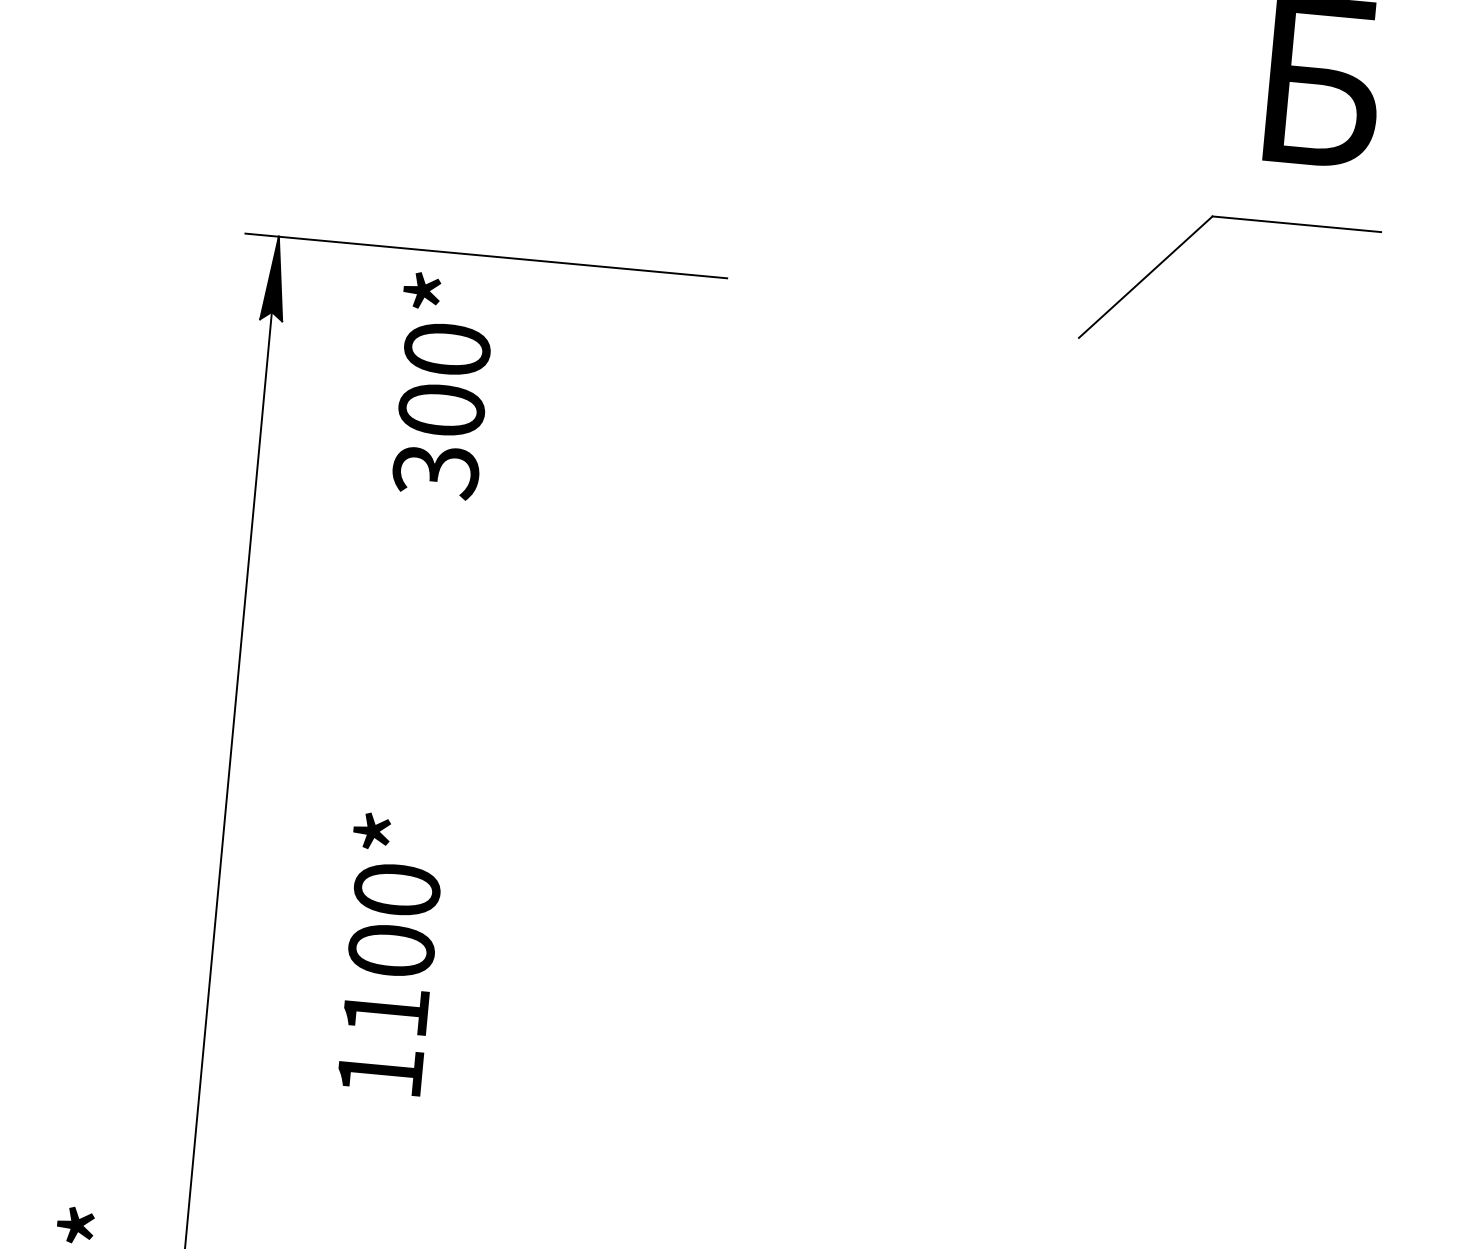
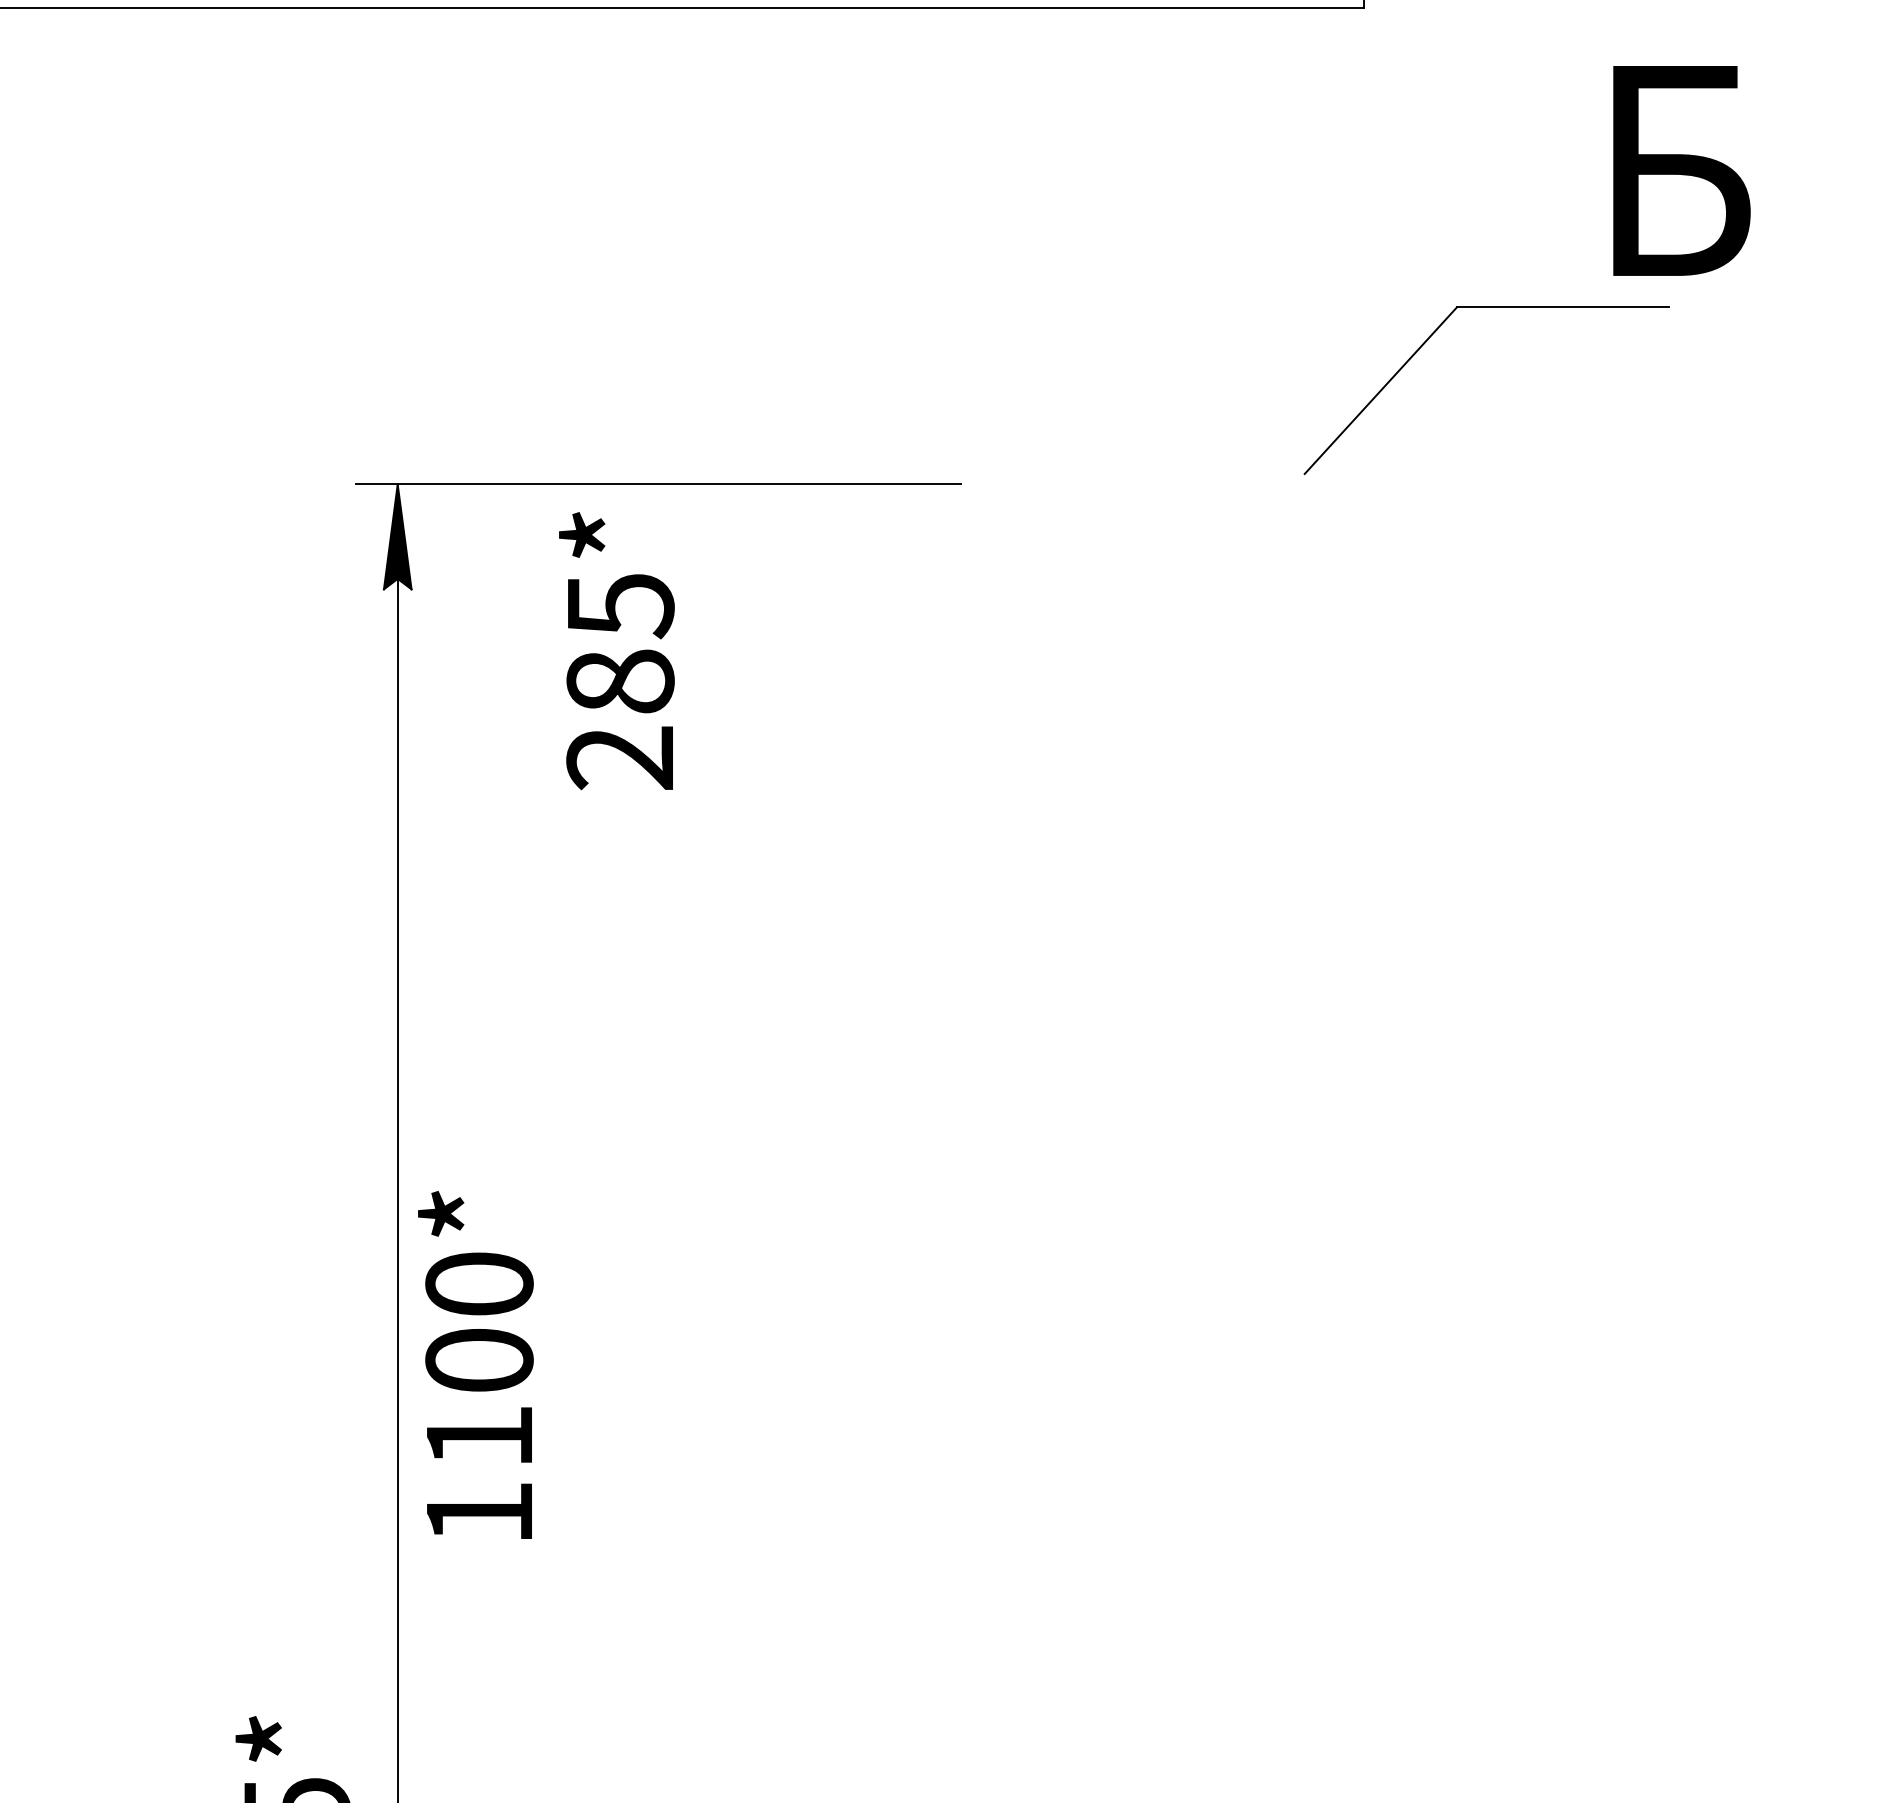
part: (1186, 241) -> (1427, 341), moved
text: (441, 410) -> (620, 682), 300* -> 285*
text: (388, 953) -> (475, 1364), moved

